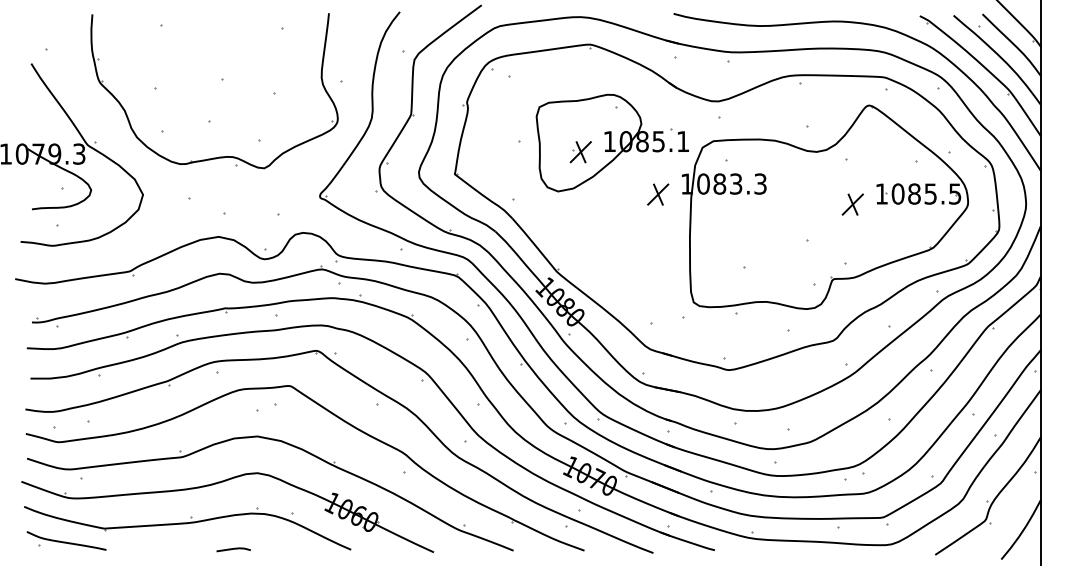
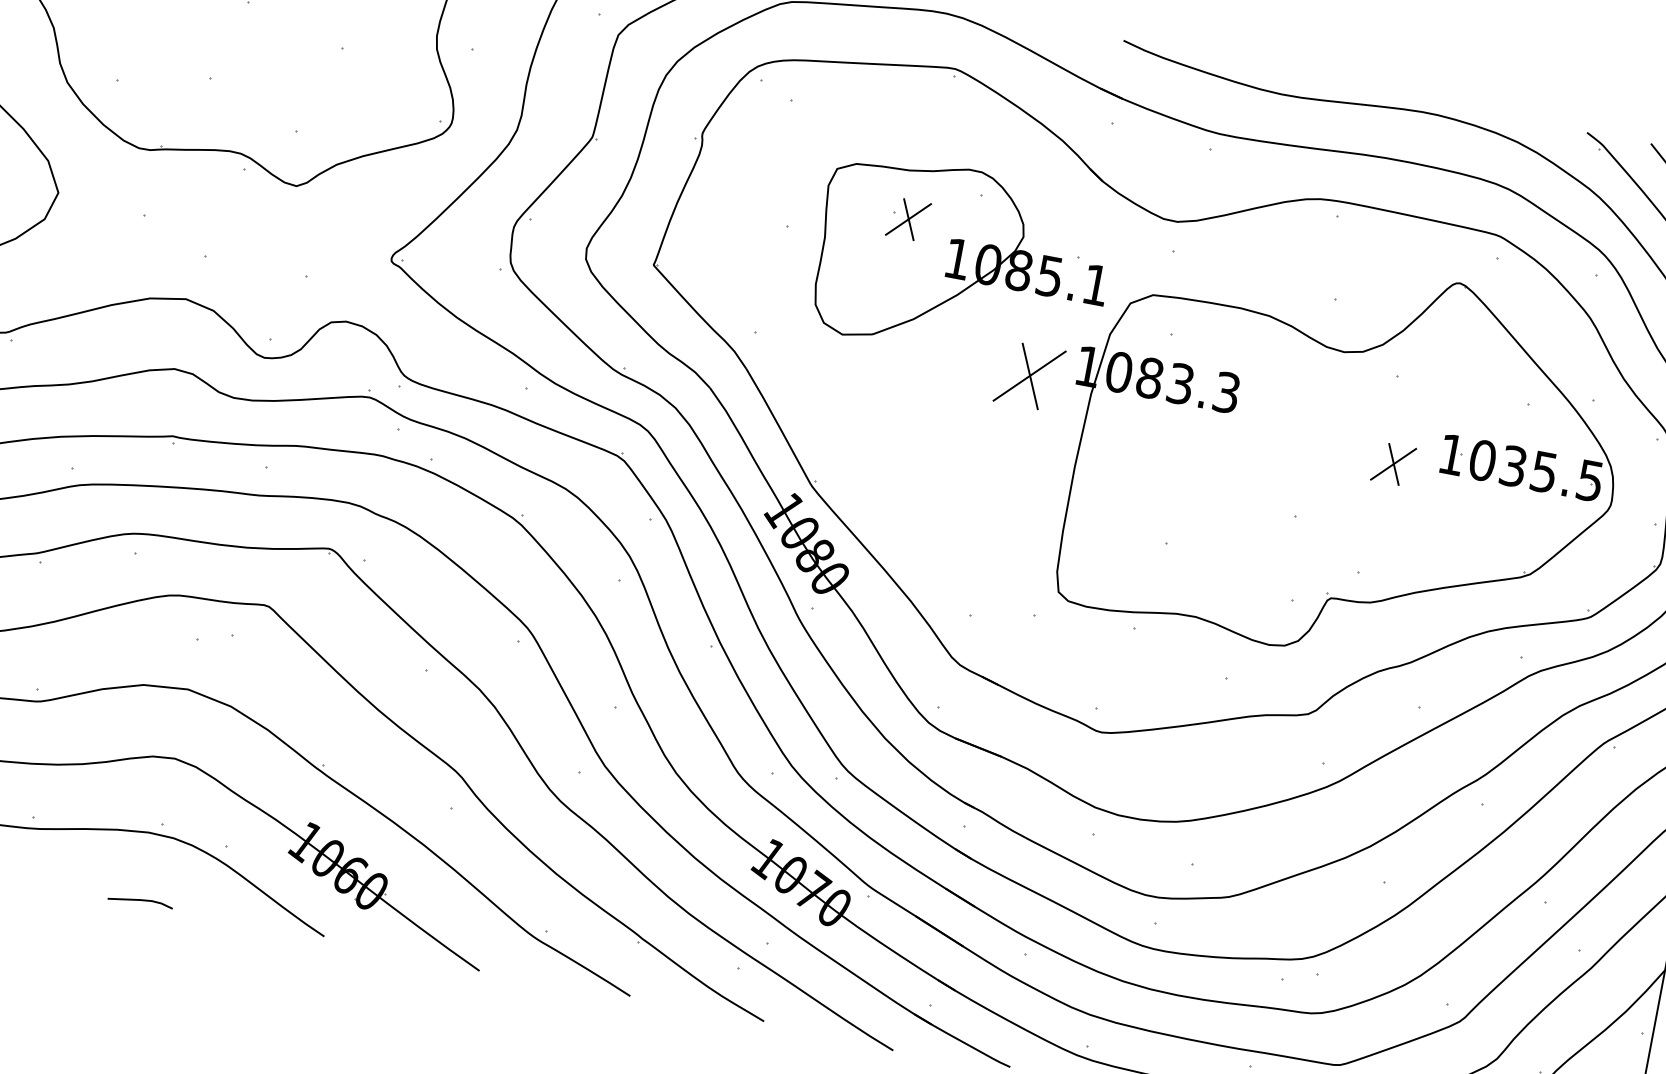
part: (580, 152) -> (907, 219), moved
text: (914, 193) -> (1513, 465), 1085.5 -> 1035.5
part: (658, 194) -> (1030, 375), size x1.6
line: (233, 549) -> (140, 901), moved

